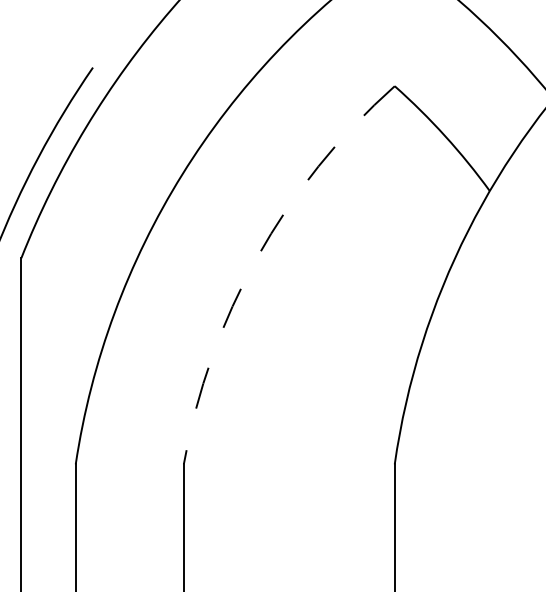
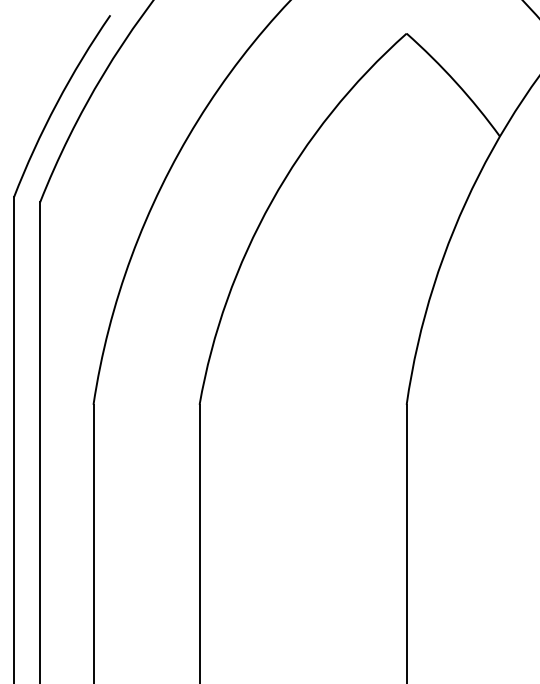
arc: (257, 257) -> (271, 201), dashed -> solid

